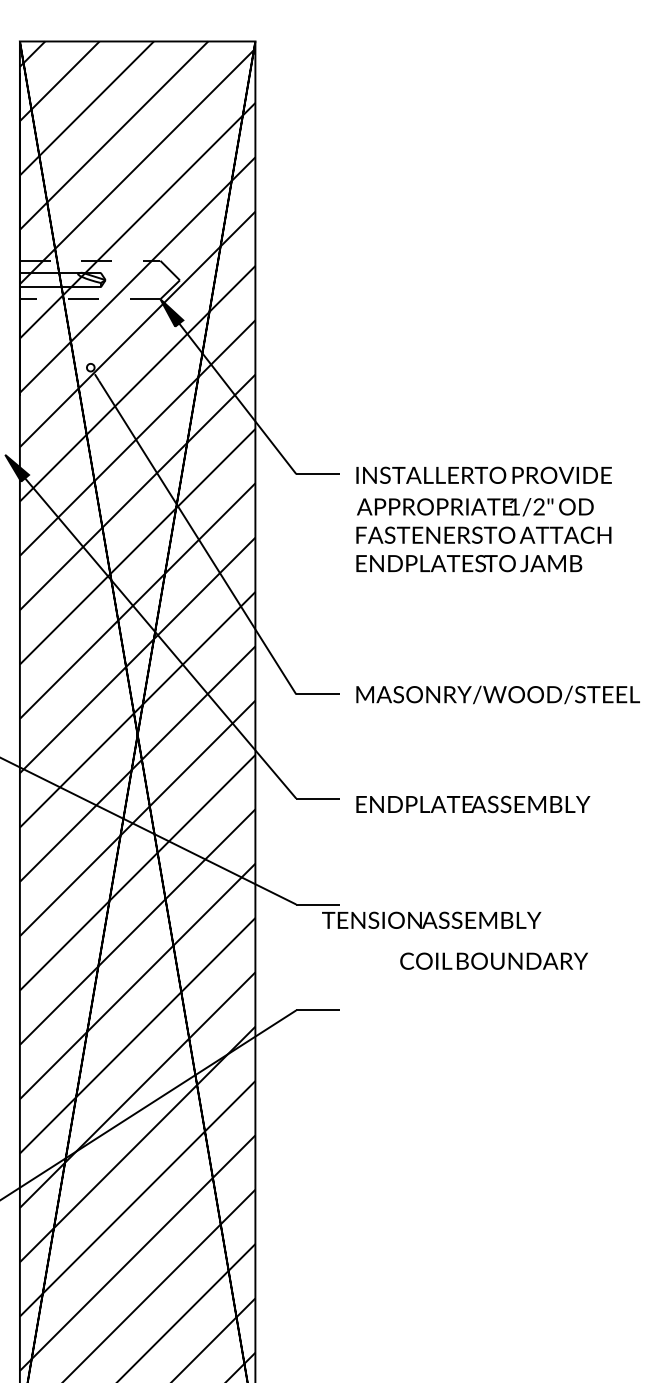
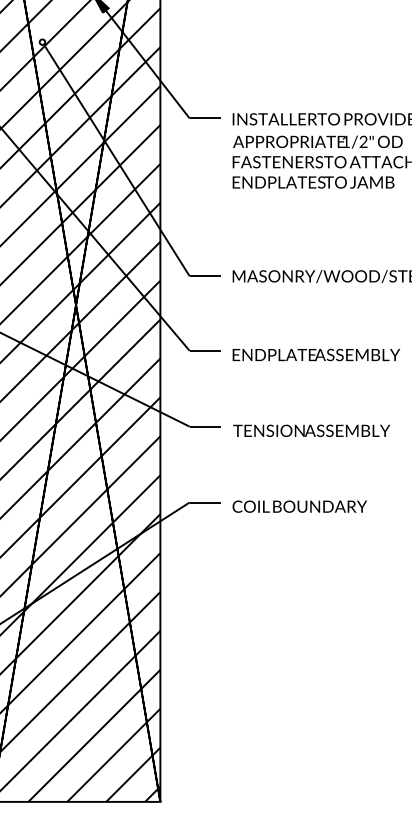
text: (431, 919) -> (311, 430), moved
text: (493, 960) -> (299, 506), moved

